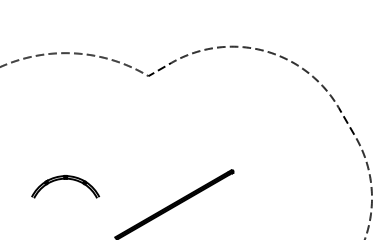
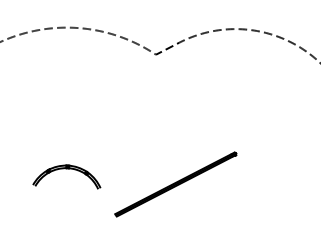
part: (65, 179) -> (67, 169), moved

